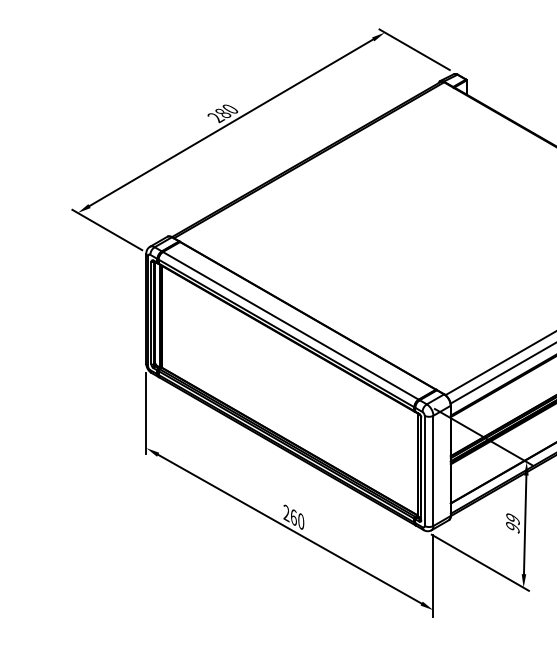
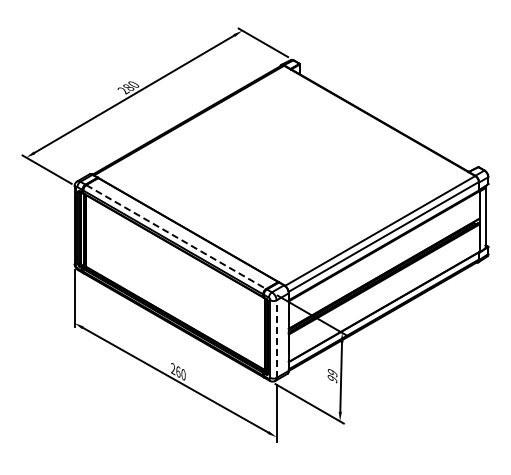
line: (291, 326) -> (176, 237), solid -> dashed
line: (433, 471) -> (276, 339), solid -> dashed

